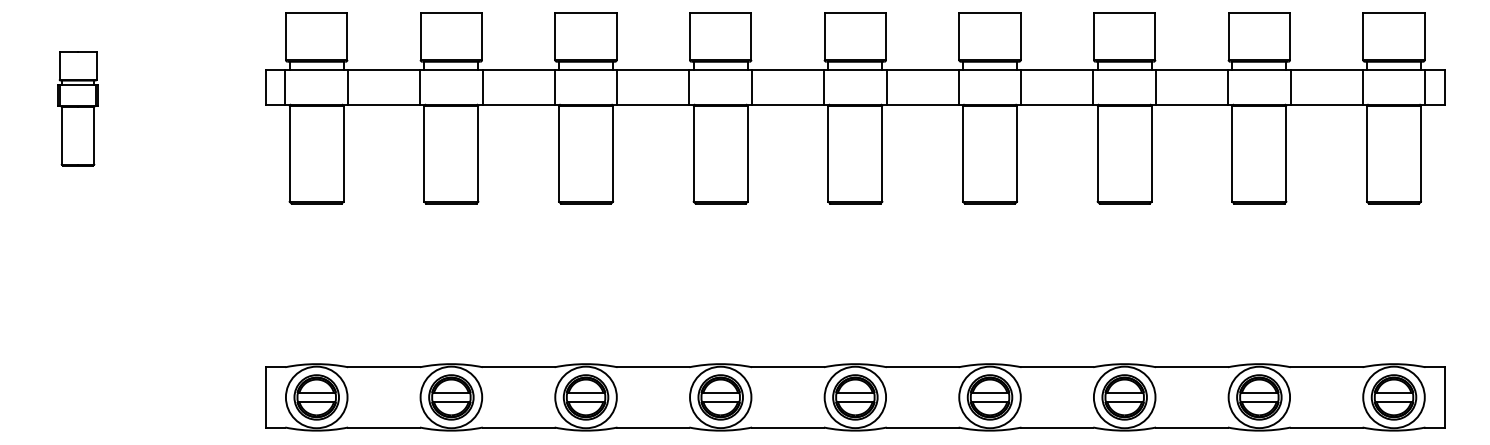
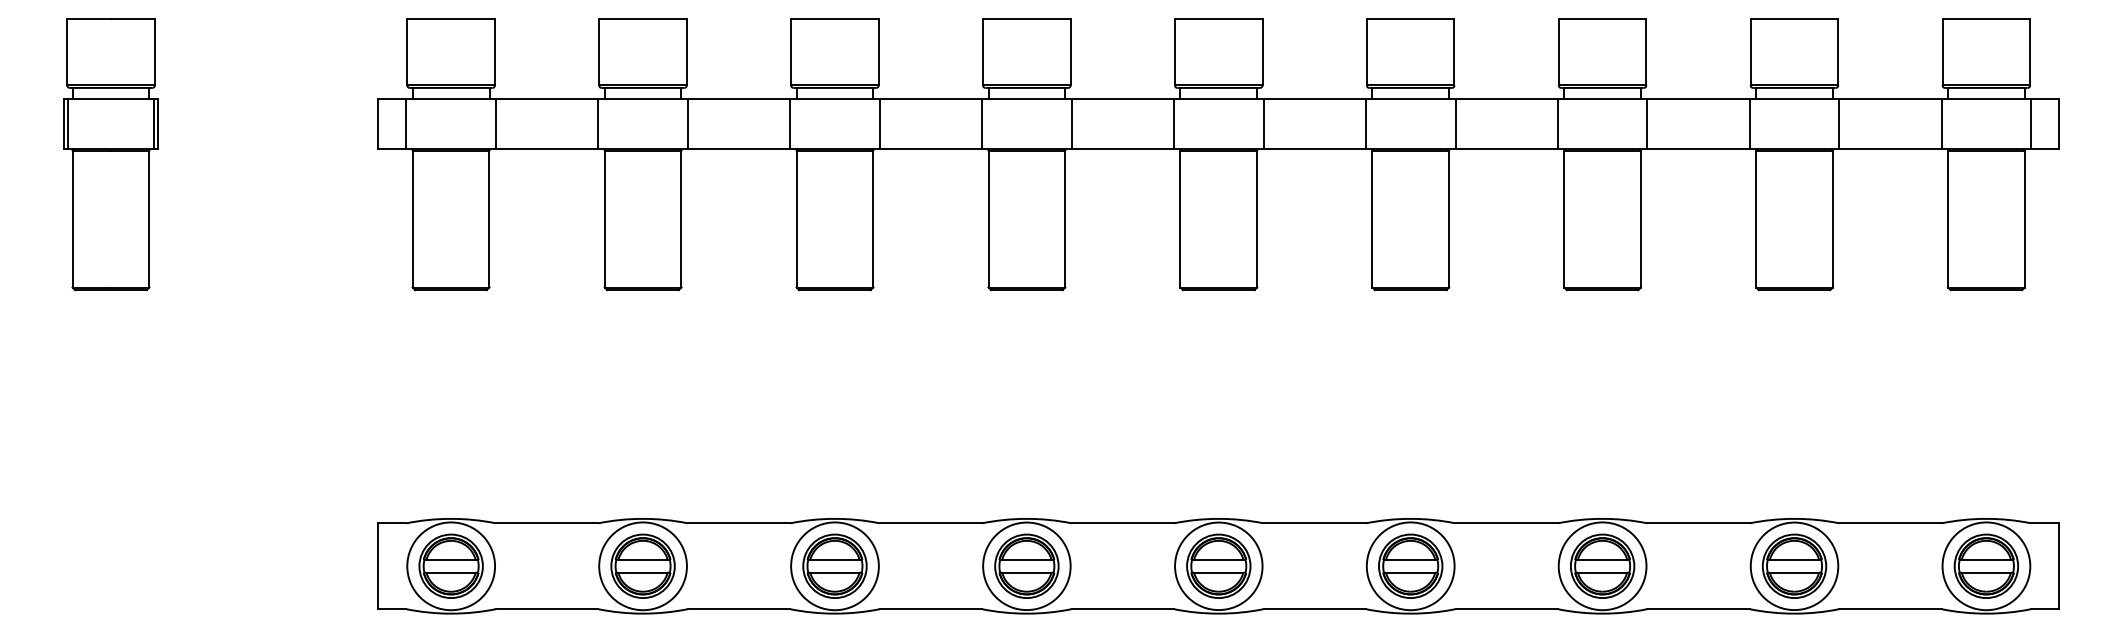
part: (77, 108) -> (110, 154), size x1.67

